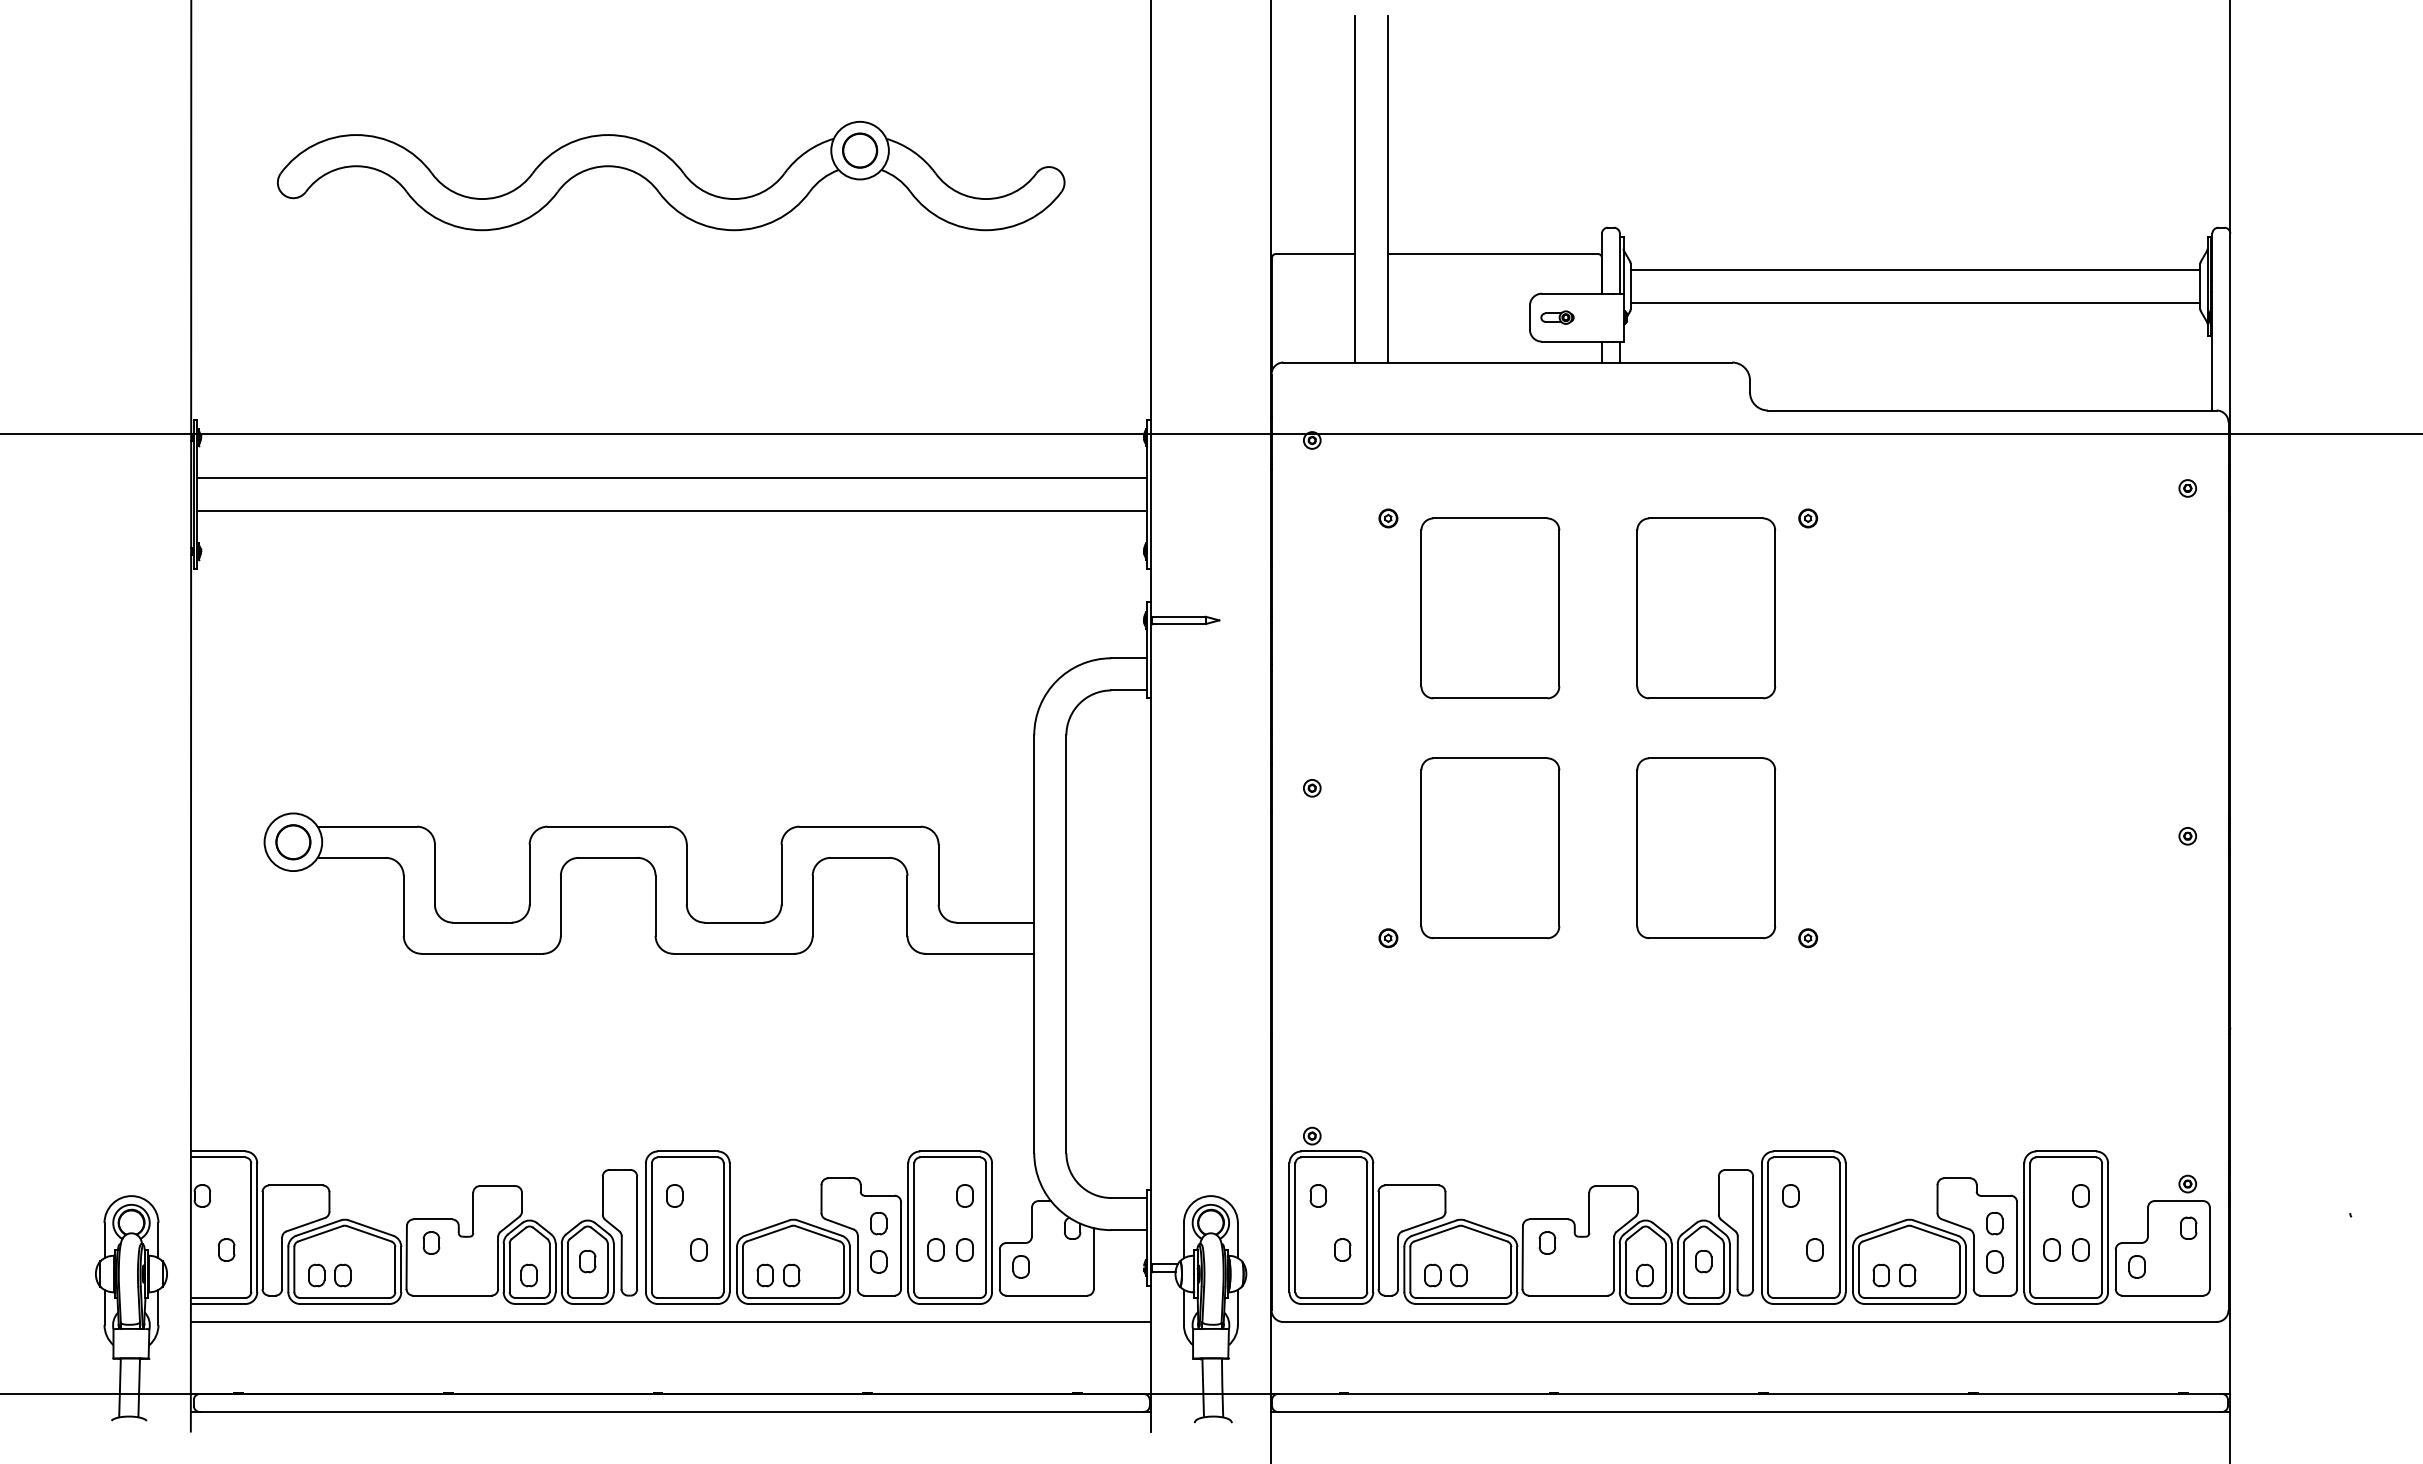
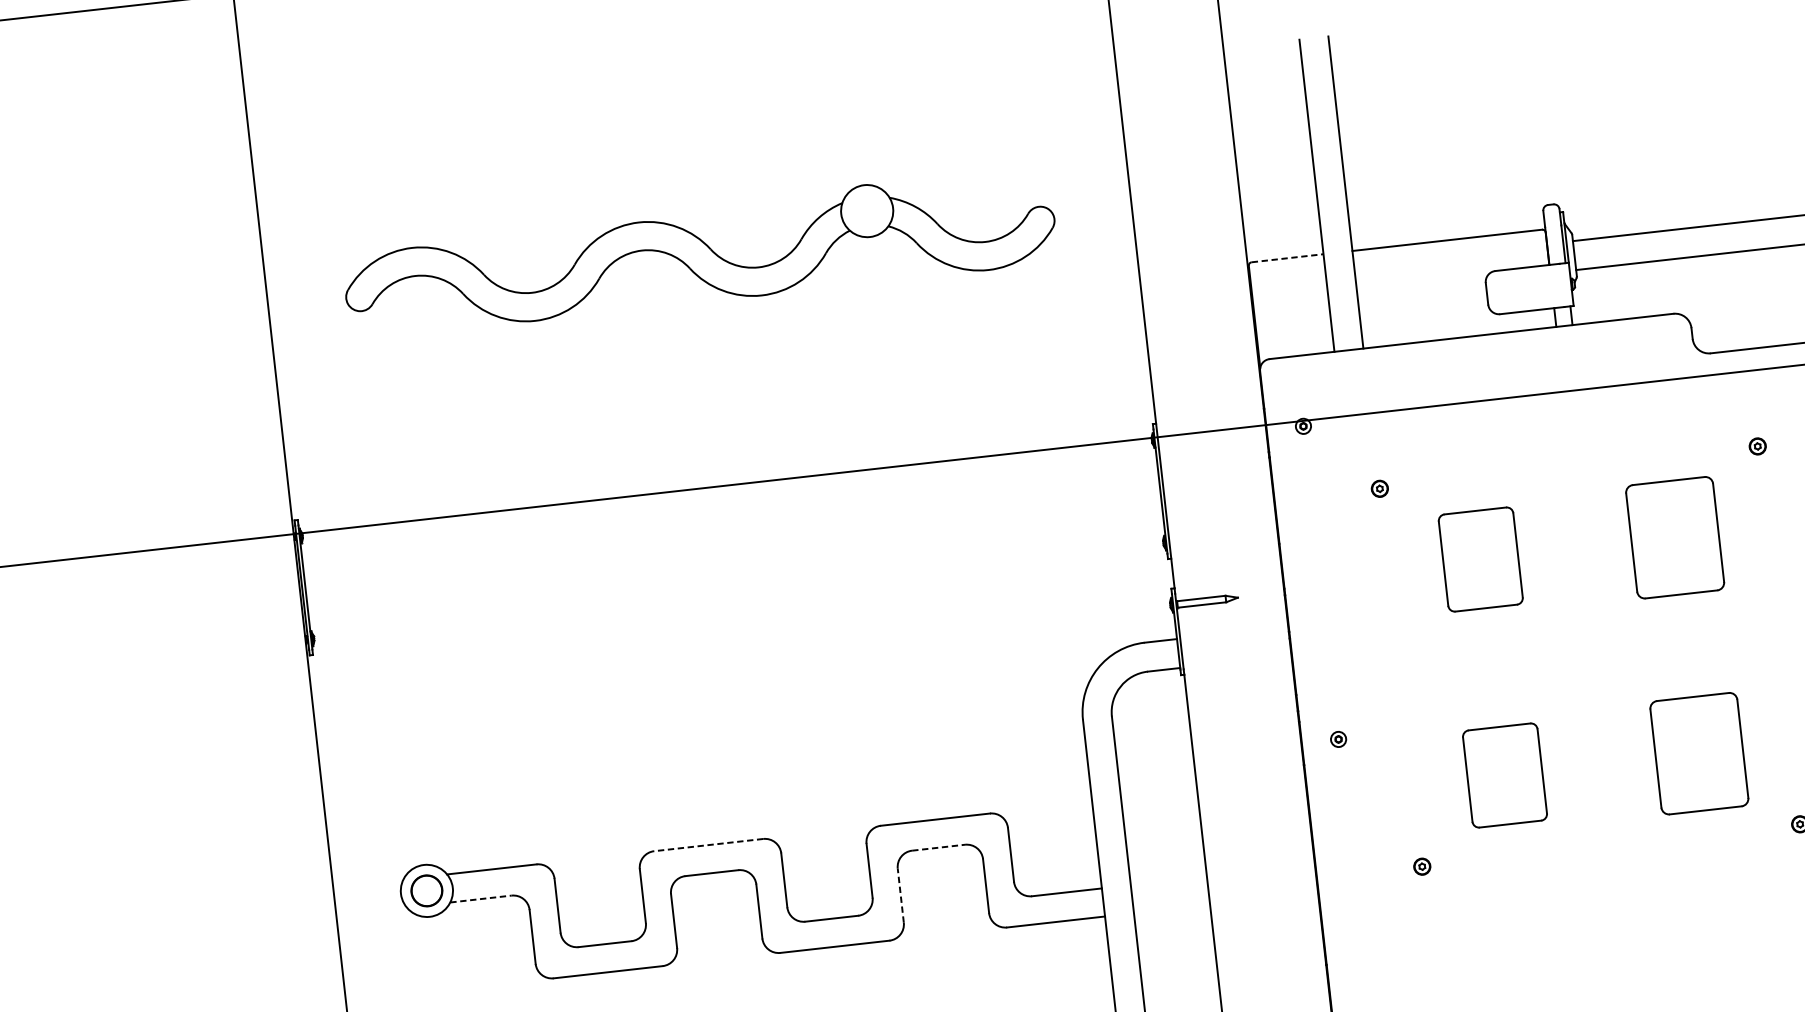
circle: (860, 150) -> (867, 210), removed
line: (1315, 254) -> (1287, 258), solid -> dashed
part: (1557, 317) -> (1511, 290), removed
line: (672, 478) -> (731, 525), removed
line: (672, 510) -> (734, 553), removed
part: (1490, 608) -> (1480, 559), size x0.6
part: (1706, 608) -> (1675, 537), size x0.7
line: (608, 826) -> (708, 844), solid -> dashed
part: (1490, 848) -> (1505, 775), size x0.6
part: (1706, 848) -> (1699, 753), size x0.7
line: (352, 857) -> (481, 898), solid -> dashed
line: (860, 857) -> (938, 847), solid -> dashed
line: (812, 905) -> (900, 895), solid -> dashed

